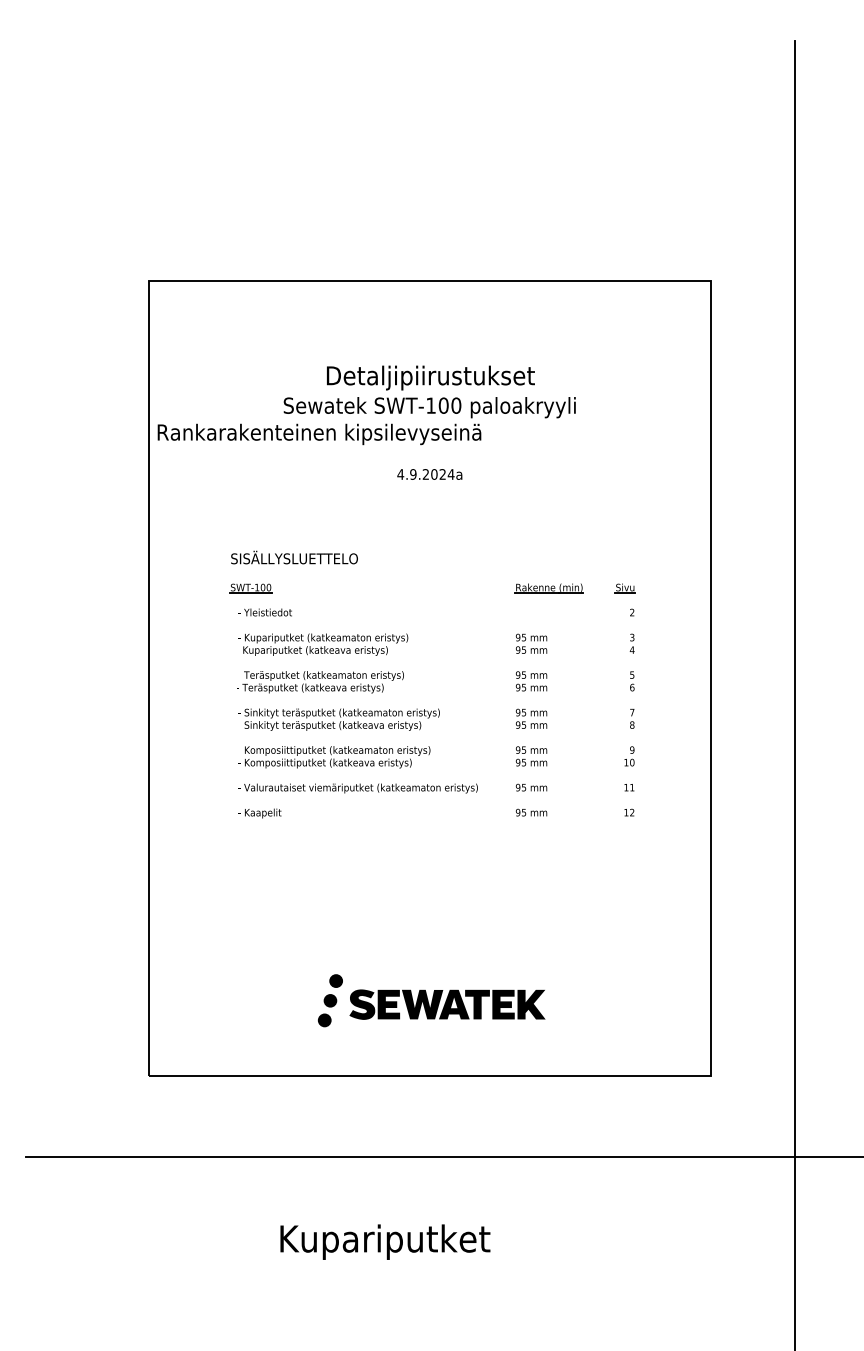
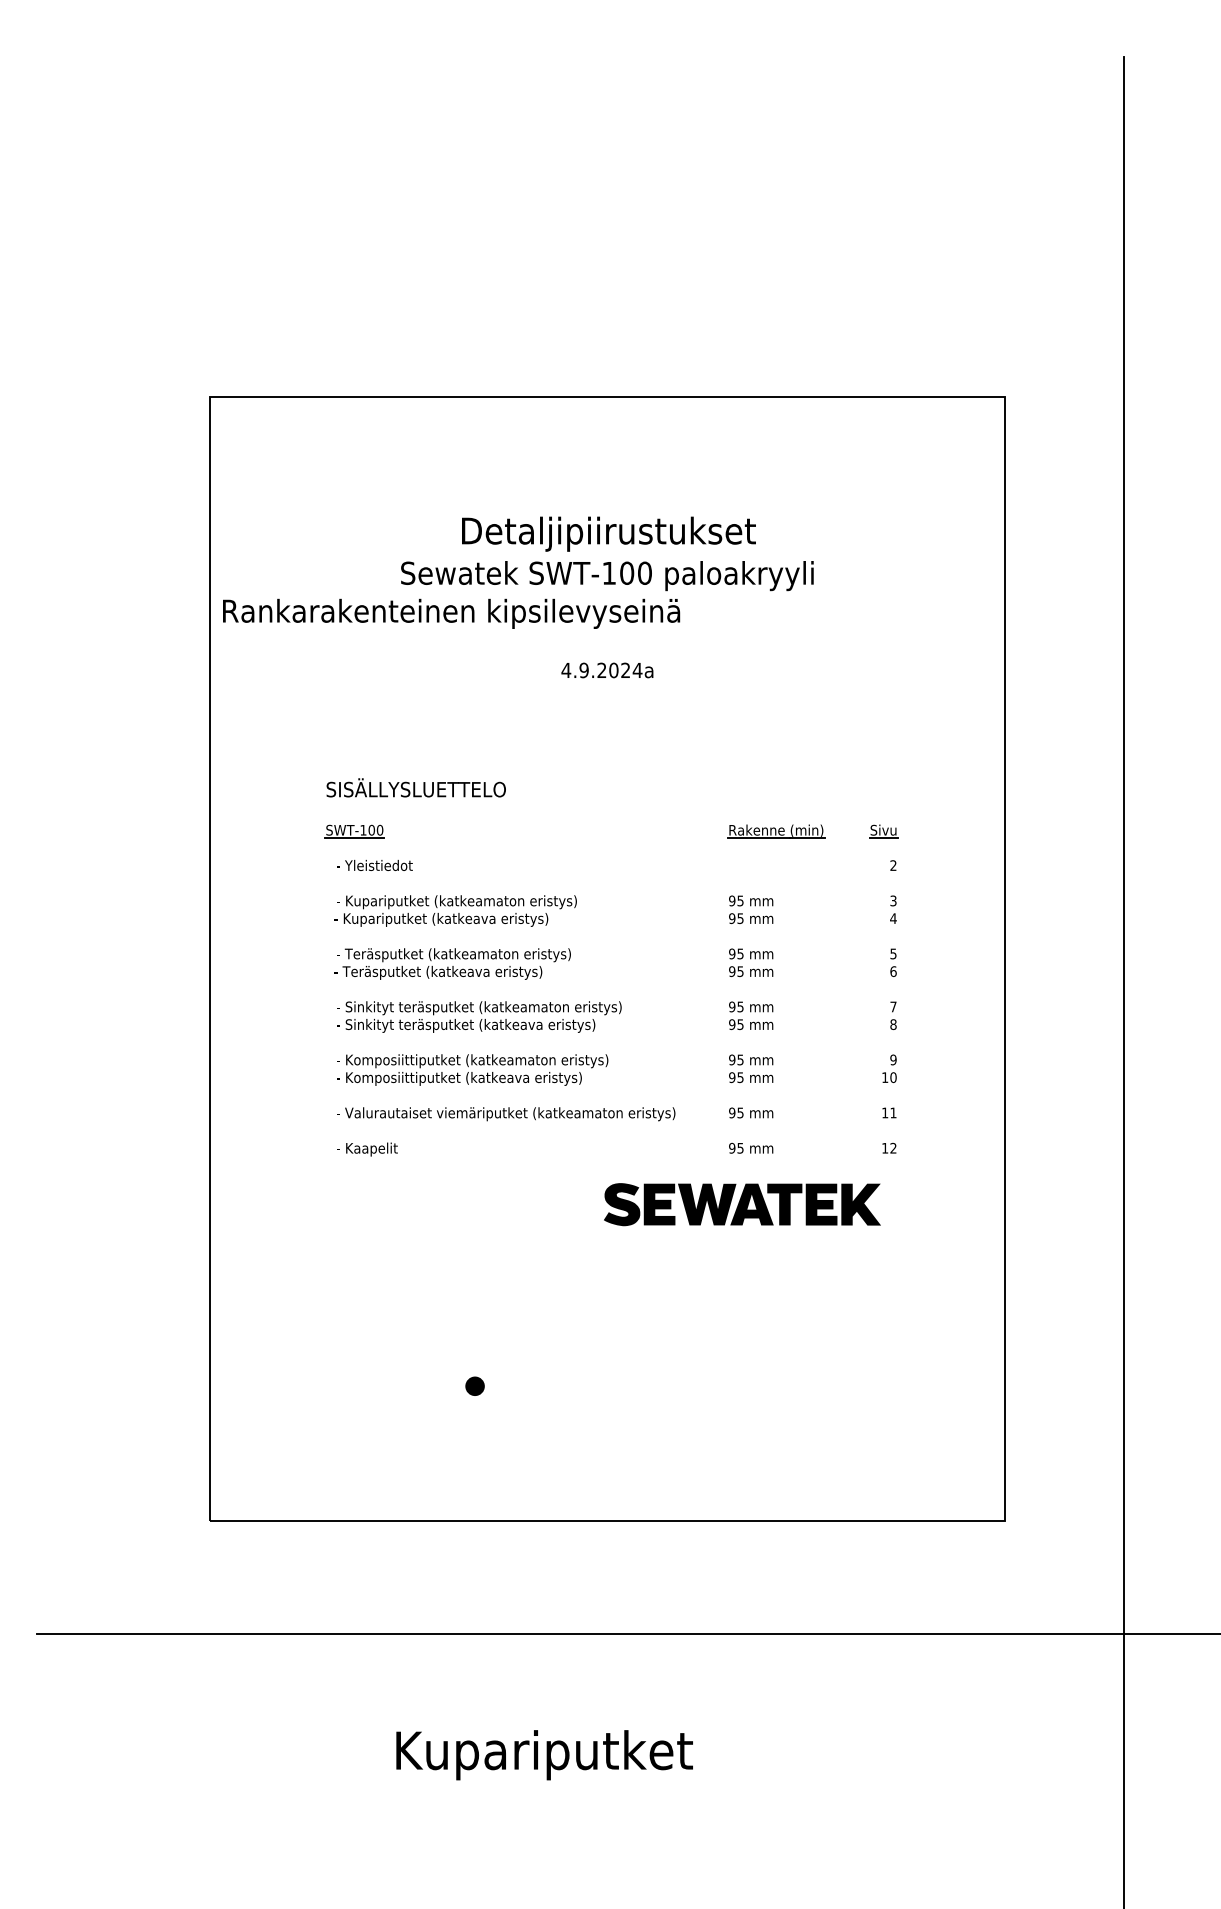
fill: (330, 1000) -> (466, 1413), removed
part: (447, 1004) -> (742, 1204), moved
fill: (324, 1020) -> (458, 1441), removed

